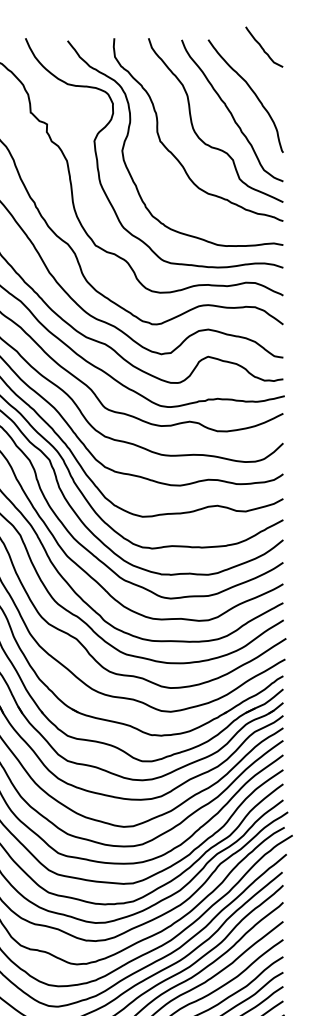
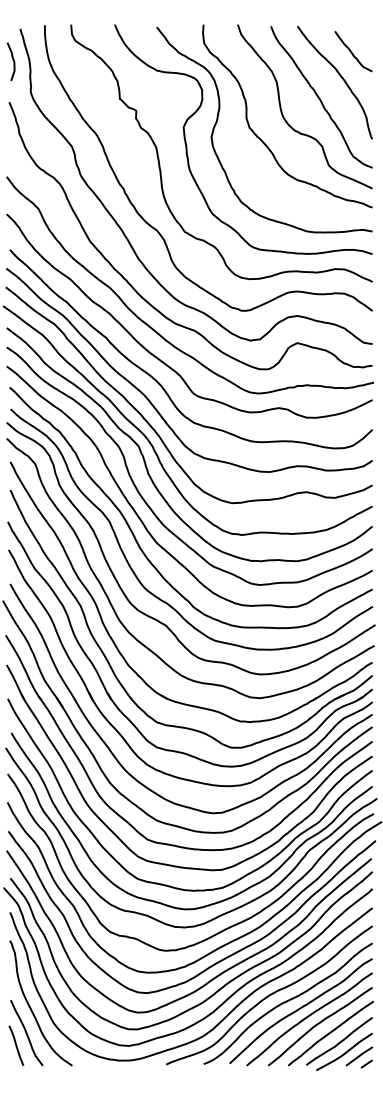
curve: (263, 48) -> (352, 52), moved

